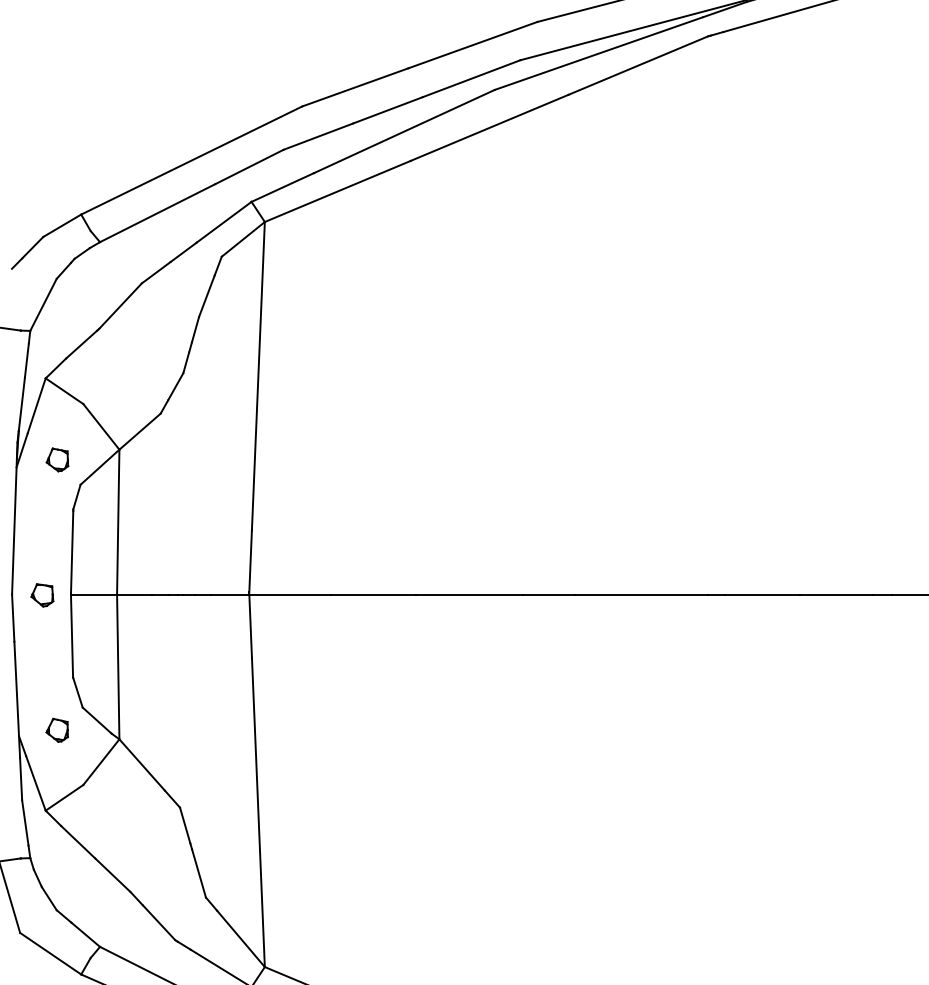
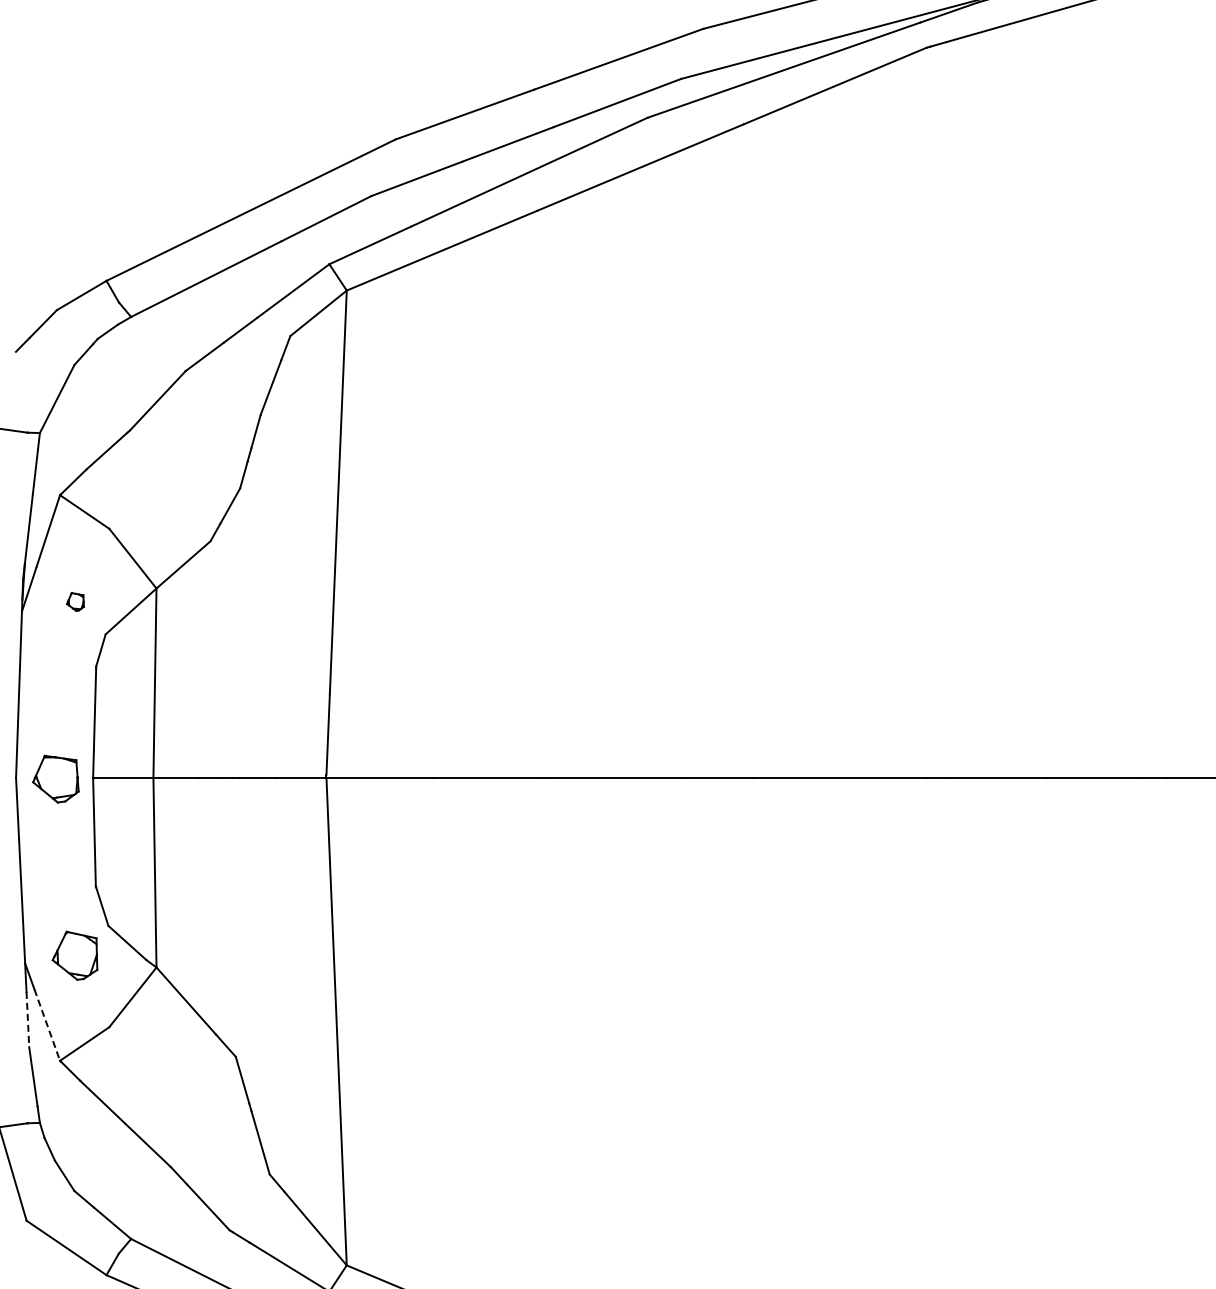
part: (57, 459) -> (75, 601), size x0.6
part: (42, 594) -> (55, 778), size x1.6
part: (57, 730) -> (75, 955), size x1.6
line: (20, 779) -> (27, 1019), solid -> dashed
line: (36, 783) -> (47, 1025), solid -> dashed

